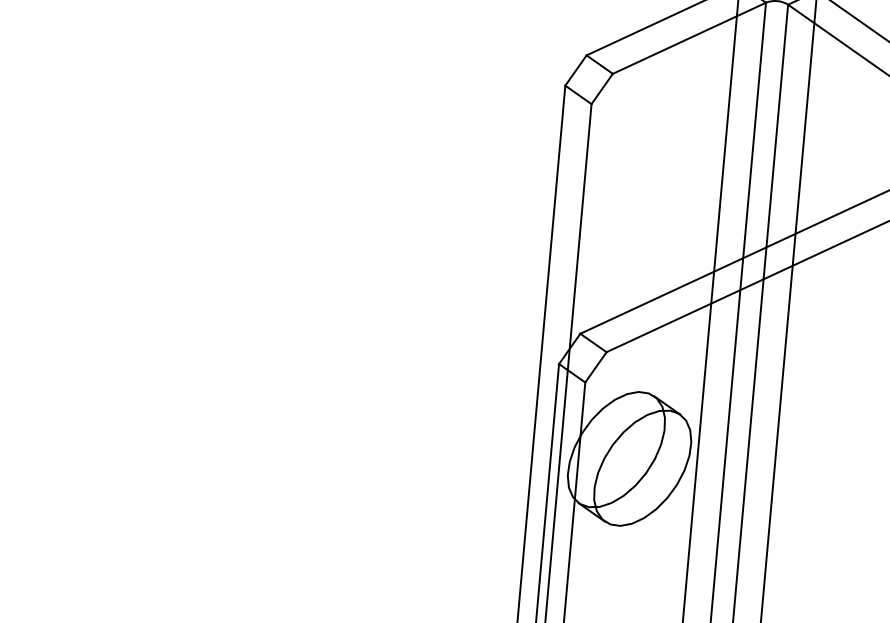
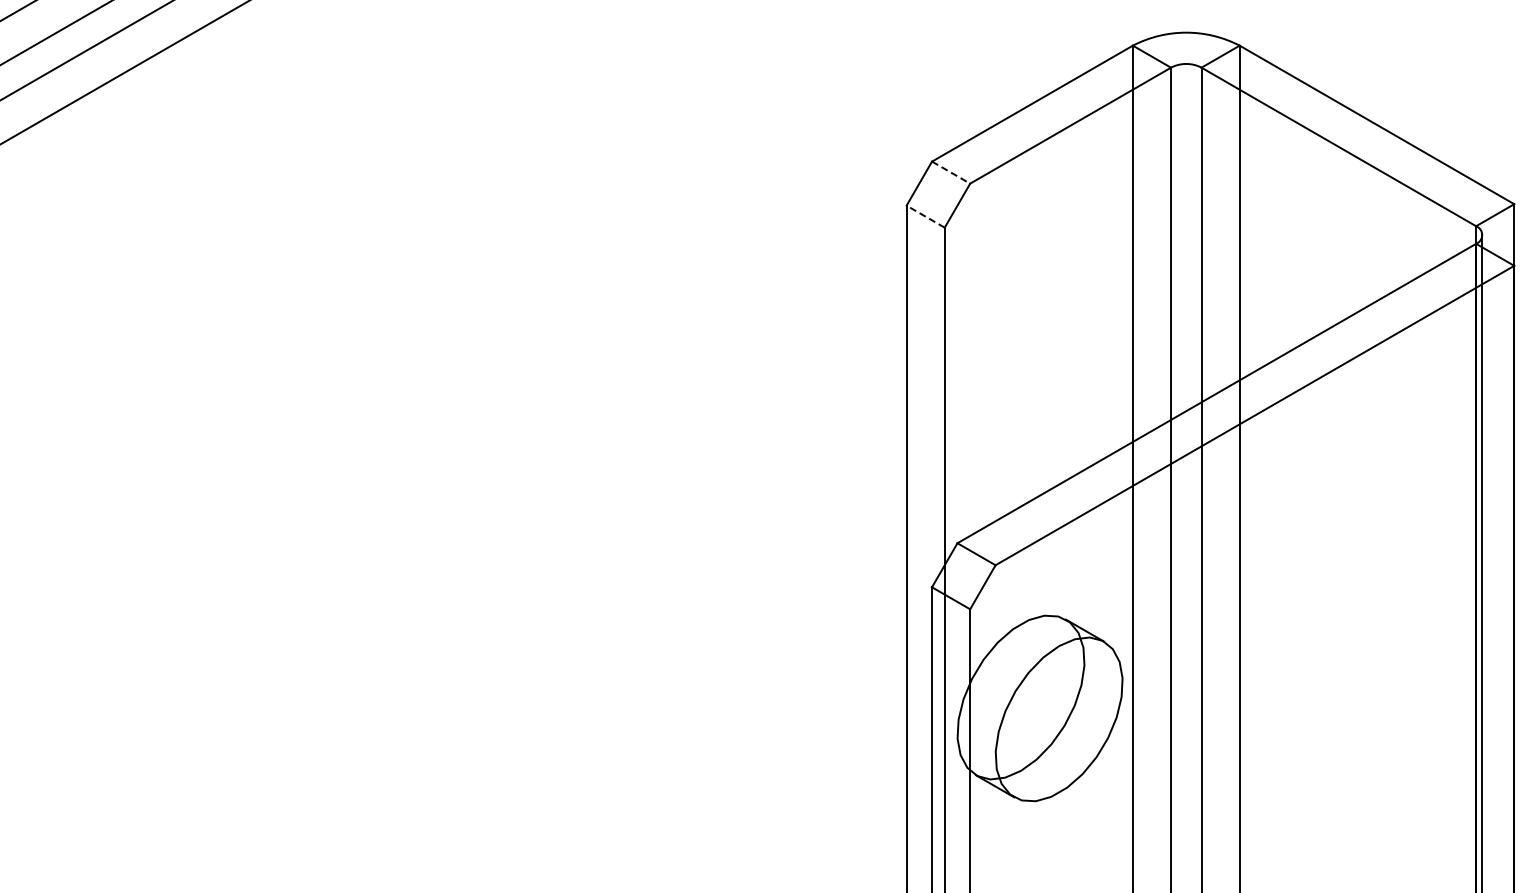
line: (600, 64) -> (951, 172), solid -> dashed
line: (578, 94) -> (925, 216), solid -> dashed

